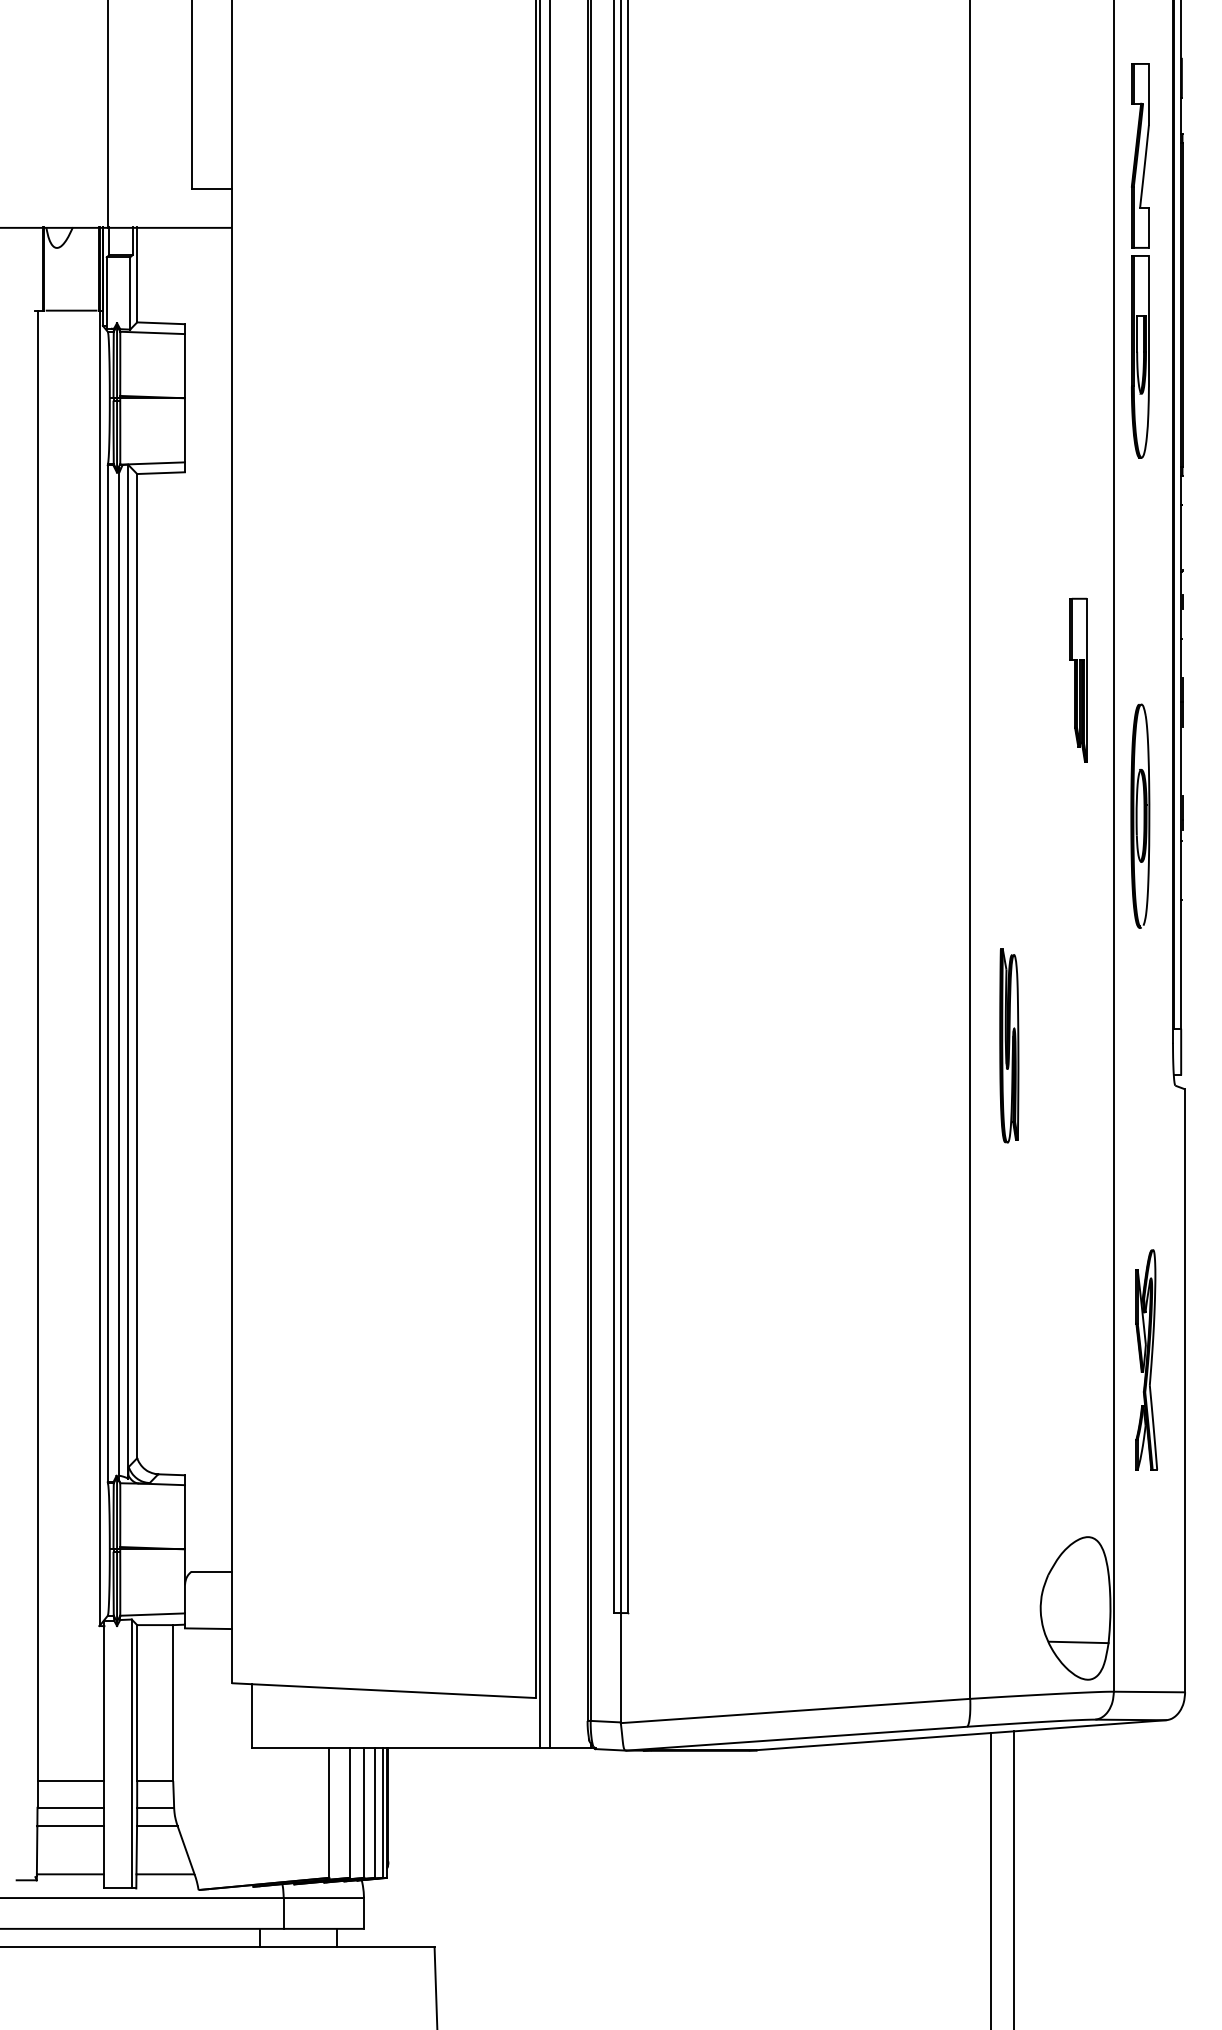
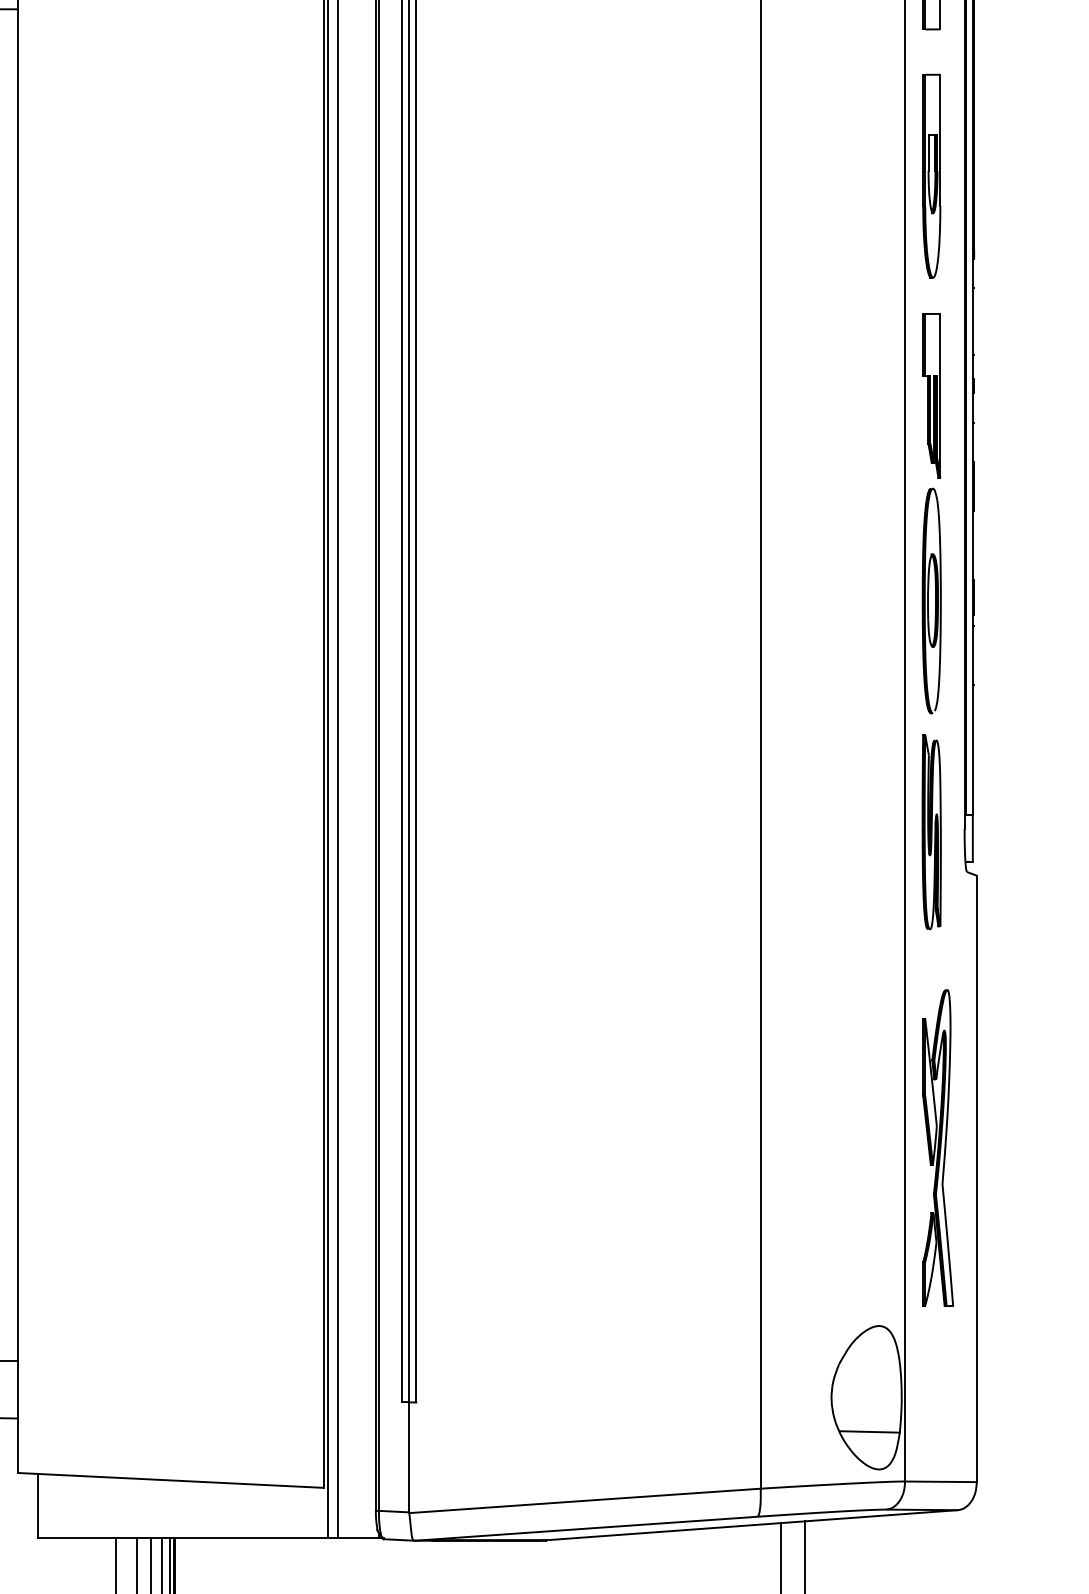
part: (1140, 356) -> (931, 175), moved
part: (1078, 679) -> (931, 395), moved
part: (1009, 1045) -> (931, 831), moved
part: (1146, 1359) -> (937, 1147), size x1.43

